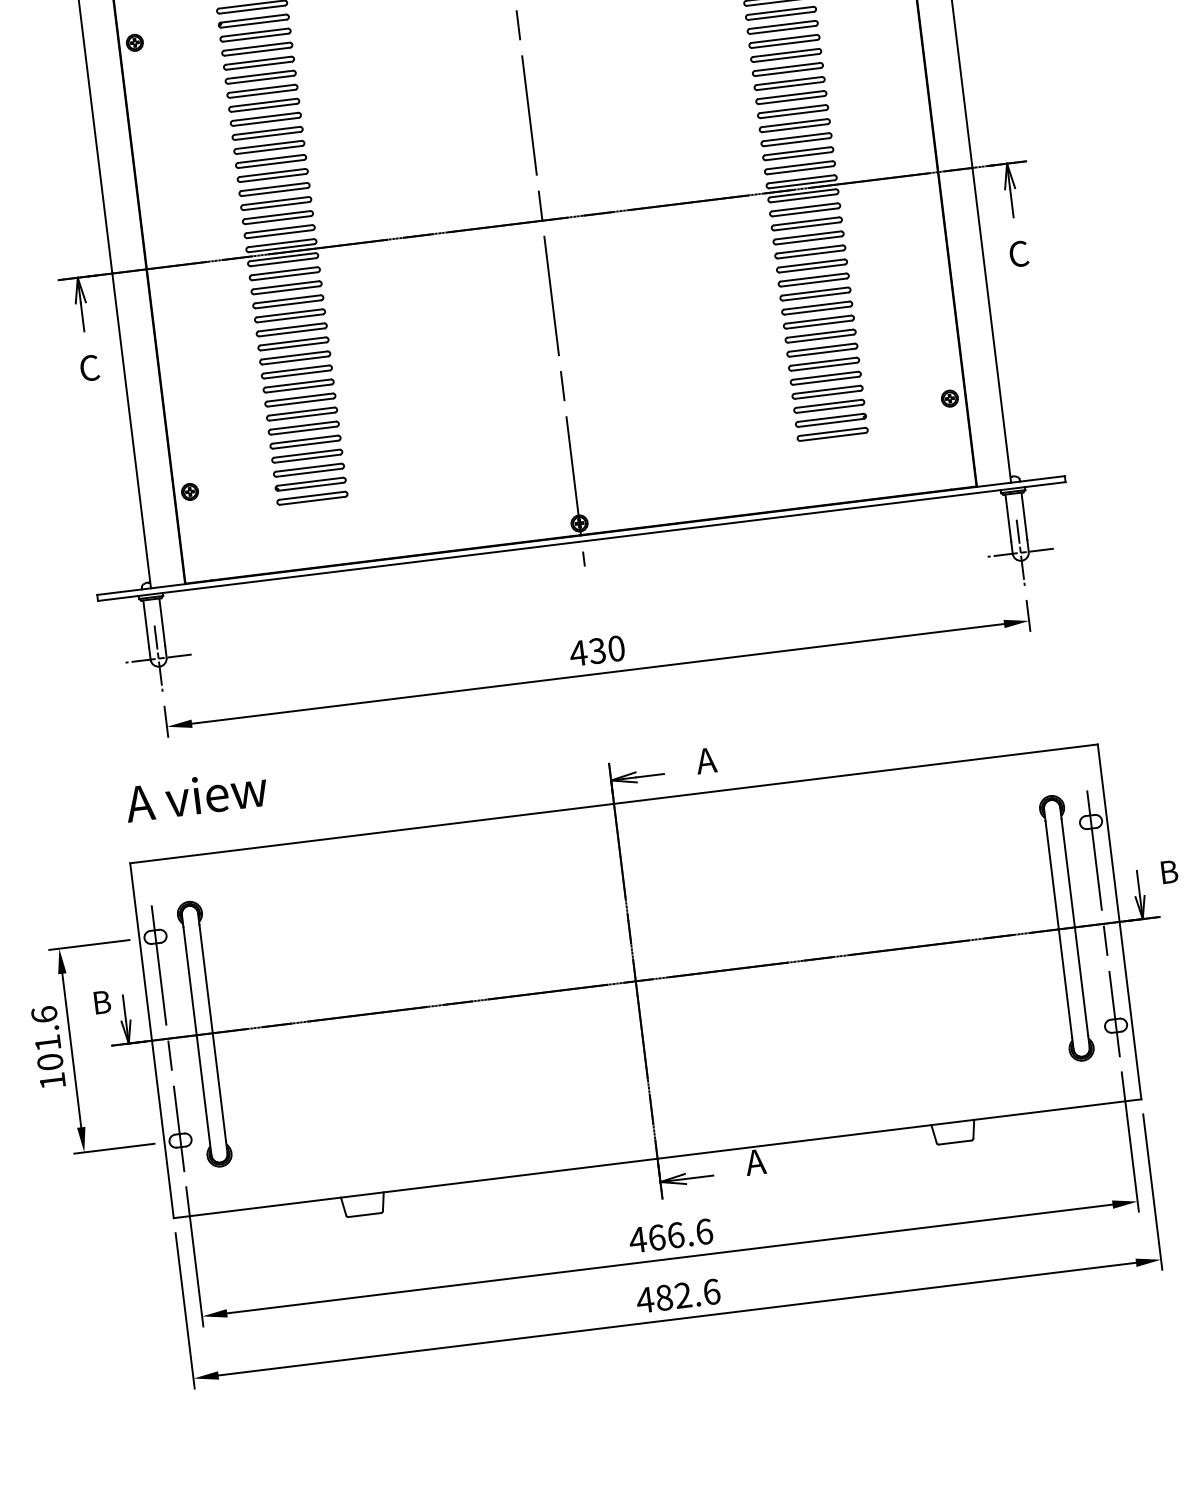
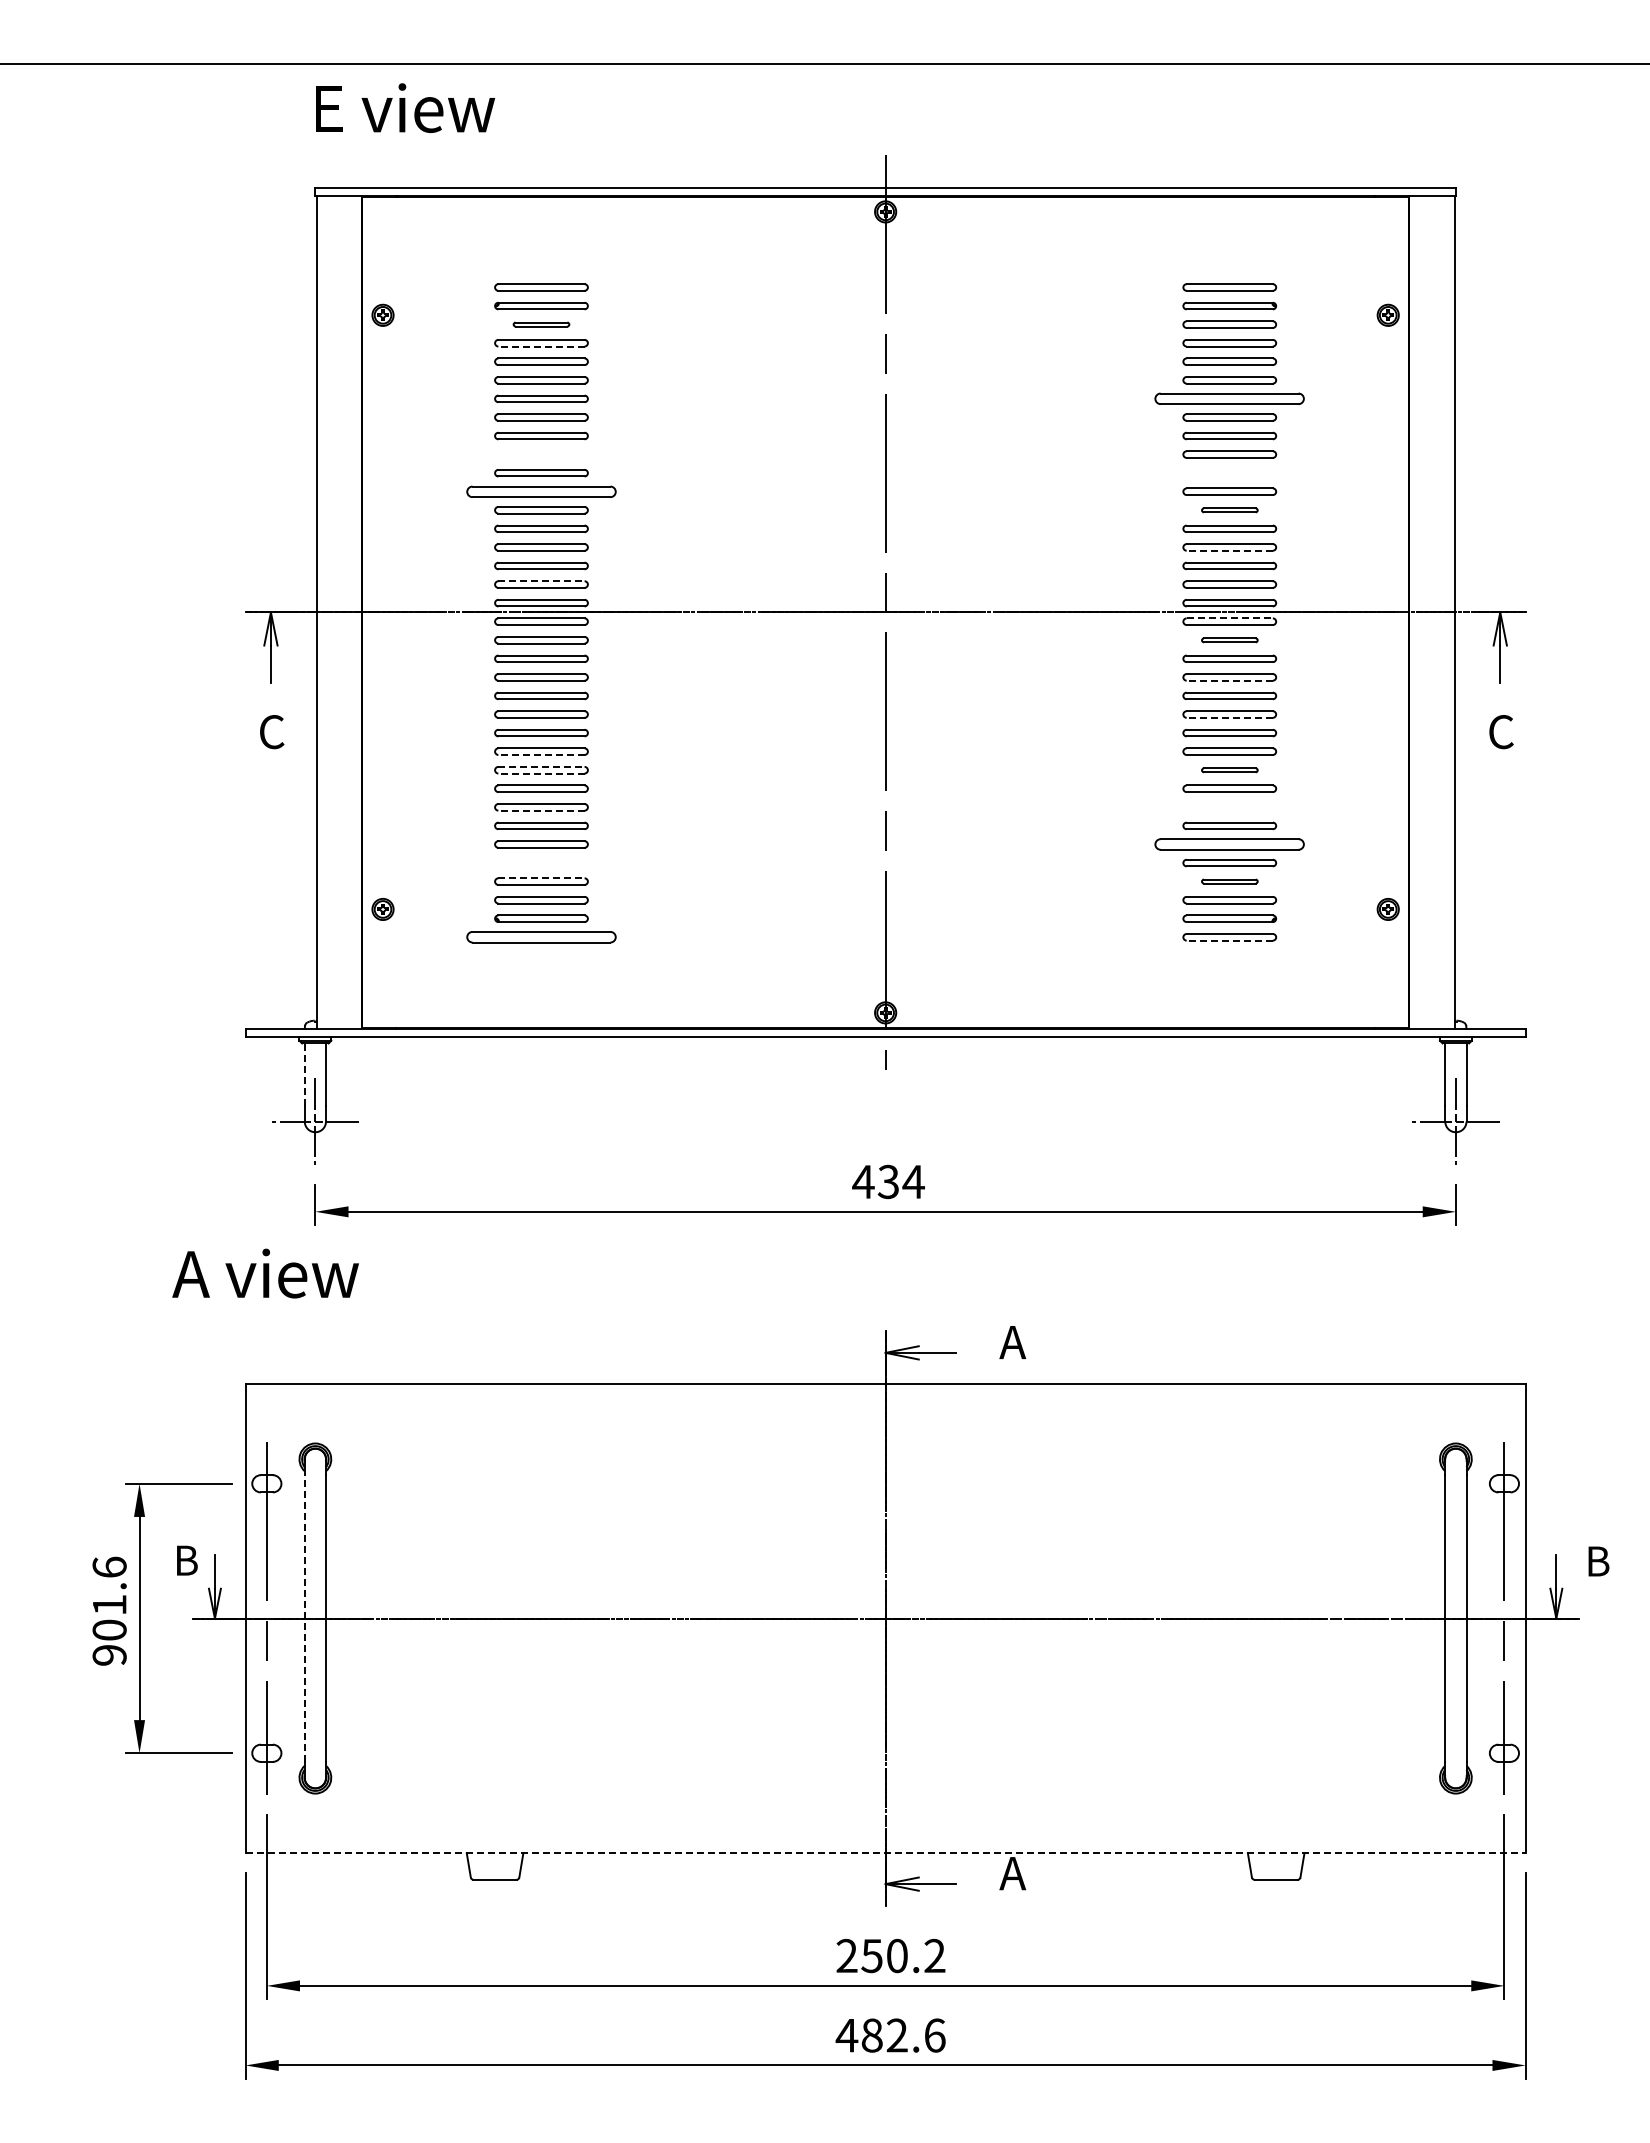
part: (782, 27) -> (1229, 398), size x1.6
part: (255, 35) -> (541, 324), size x0.6
line: (257, 51) -> (541, 346), solid -> dashed
part: (789, 83) -> (1229, 473), removed
part: (792, 111) -> (1229, 510), size x0.6
part: (267, 133) -> (541, 454), removed
line: (796, 142) -> (1229, 550), solid -> dashed
part: (271, 161) -> (541, 491), size x1.6
line: (803, 193) -> (1230, 618), solid -> dashed
part: (804, 210) -> (1229, 640), size x0.6
line: (279, 229) -> (541, 581), solid -> dashed
line: (808, 240) -> (1229, 680), solid -> dashed
line: (812, 268) -> (1229, 717), solid -> dashed
part: (817, 308) -> (1229, 770), size x0.6
part: (820, 336) -> (1229, 807), removed
line: (295, 360) -> (541, 754), solid -> dashed
part: (823, 364) -> (1229, 844), size x1.6
line: (296, 369) -> (541, 766), solid -> dashed
line: (297, 374) -> (541, 773), solid -> dashed
part: (827, 392) -> (1229, 881), size x0.6
line: (300, 402) -> (541, 810), solid -> dashed
line: (832, 436) -> (1229, 940), solid -> dashed
part: (305, 441) -> (541, 862), removed
line: (306, 453) -> (541, 878), solid -> dashed
part: (312, 498) -> (541, 937), size x1.6
line: (146, 623) -> (304, 1074), solid -> dashed
text: (616, 648) -> (913, 1181), 430 -> 434
text: (196, 795) -> (265, 1273), moved
line: (196, 1035) -> (304, 1618), solid -> dashed
text: (52, 1081) -> (109, 1655), 101.6 -> 901.6
line: (657, 1158) -> (885, 1853), solid -> dashed
text: (670, 1235) -> (890, 1955), 466.6 -> 250.2

